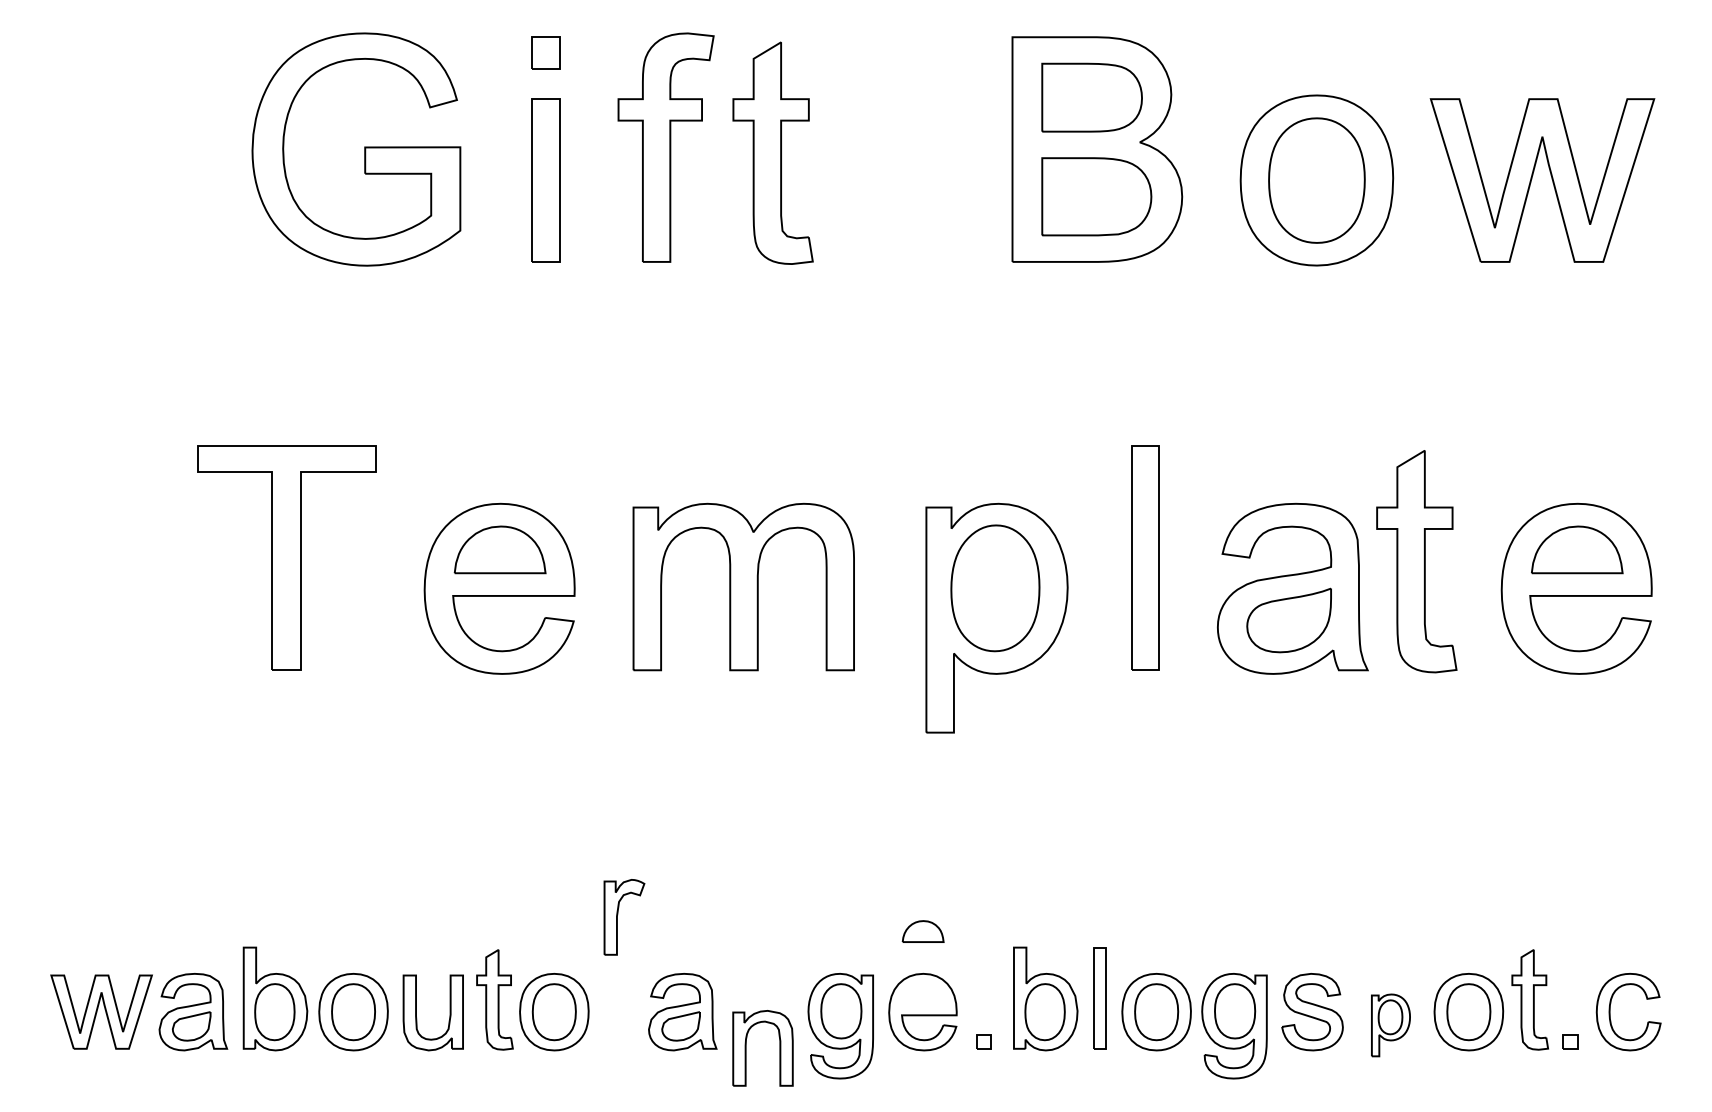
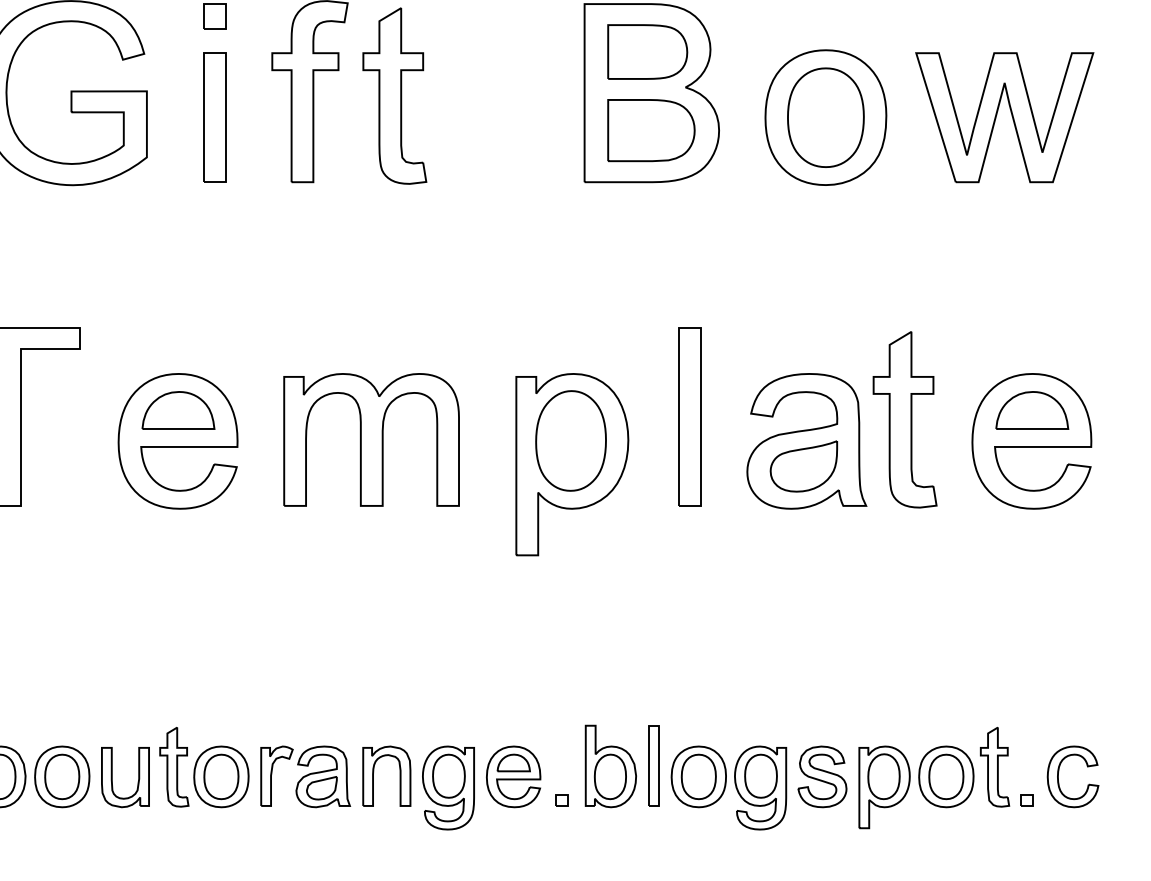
part: (618, 914) -> (272, 774), moved
part: (922, 931) -> (513, 762), moved
part: (1390, 1025) -> (884, 787), size x1.67
part: (746, 1048) -> (373, 776), moved

